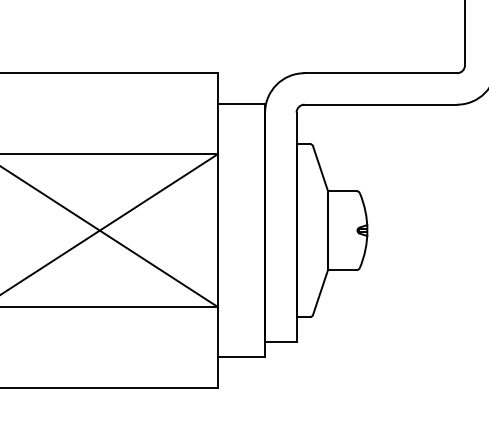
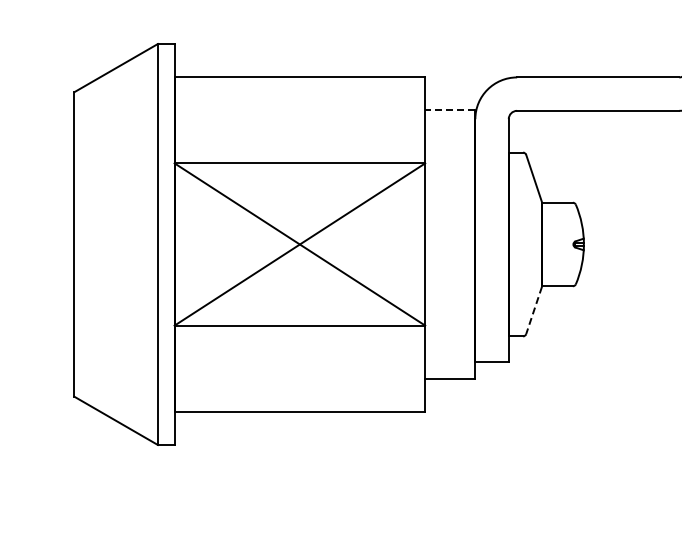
line: (240, 104) -> (449, 110), solid -> dashed
line: (320, 292) -> (534, 310), solid -> dashed

